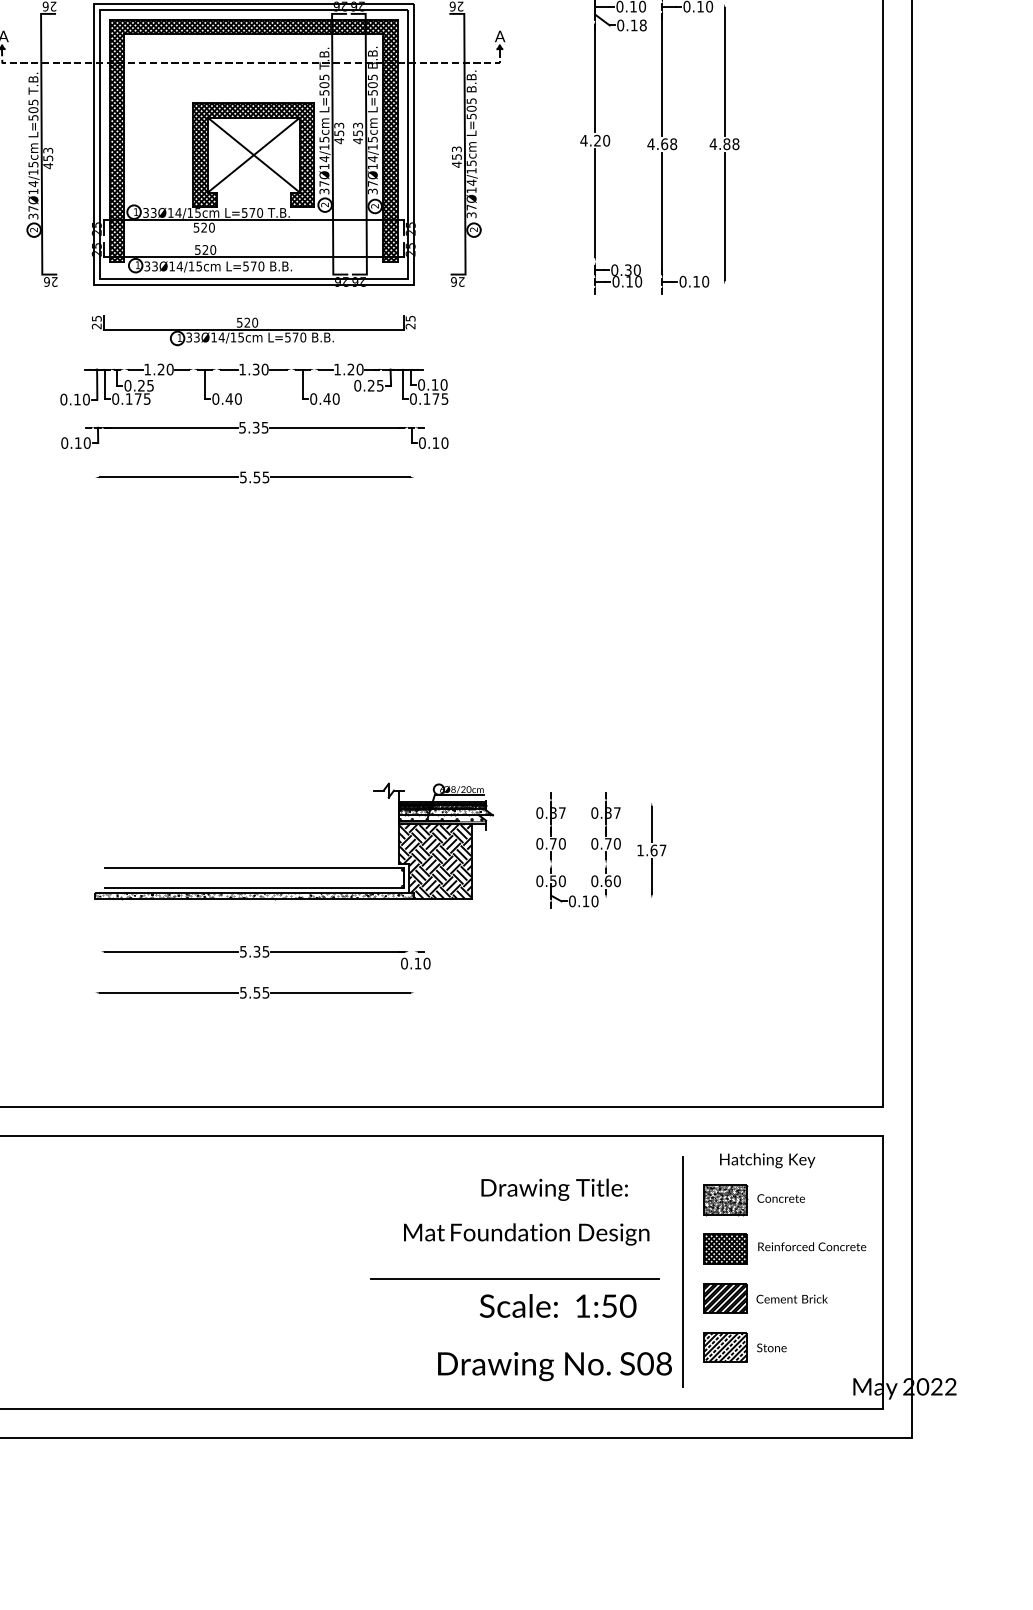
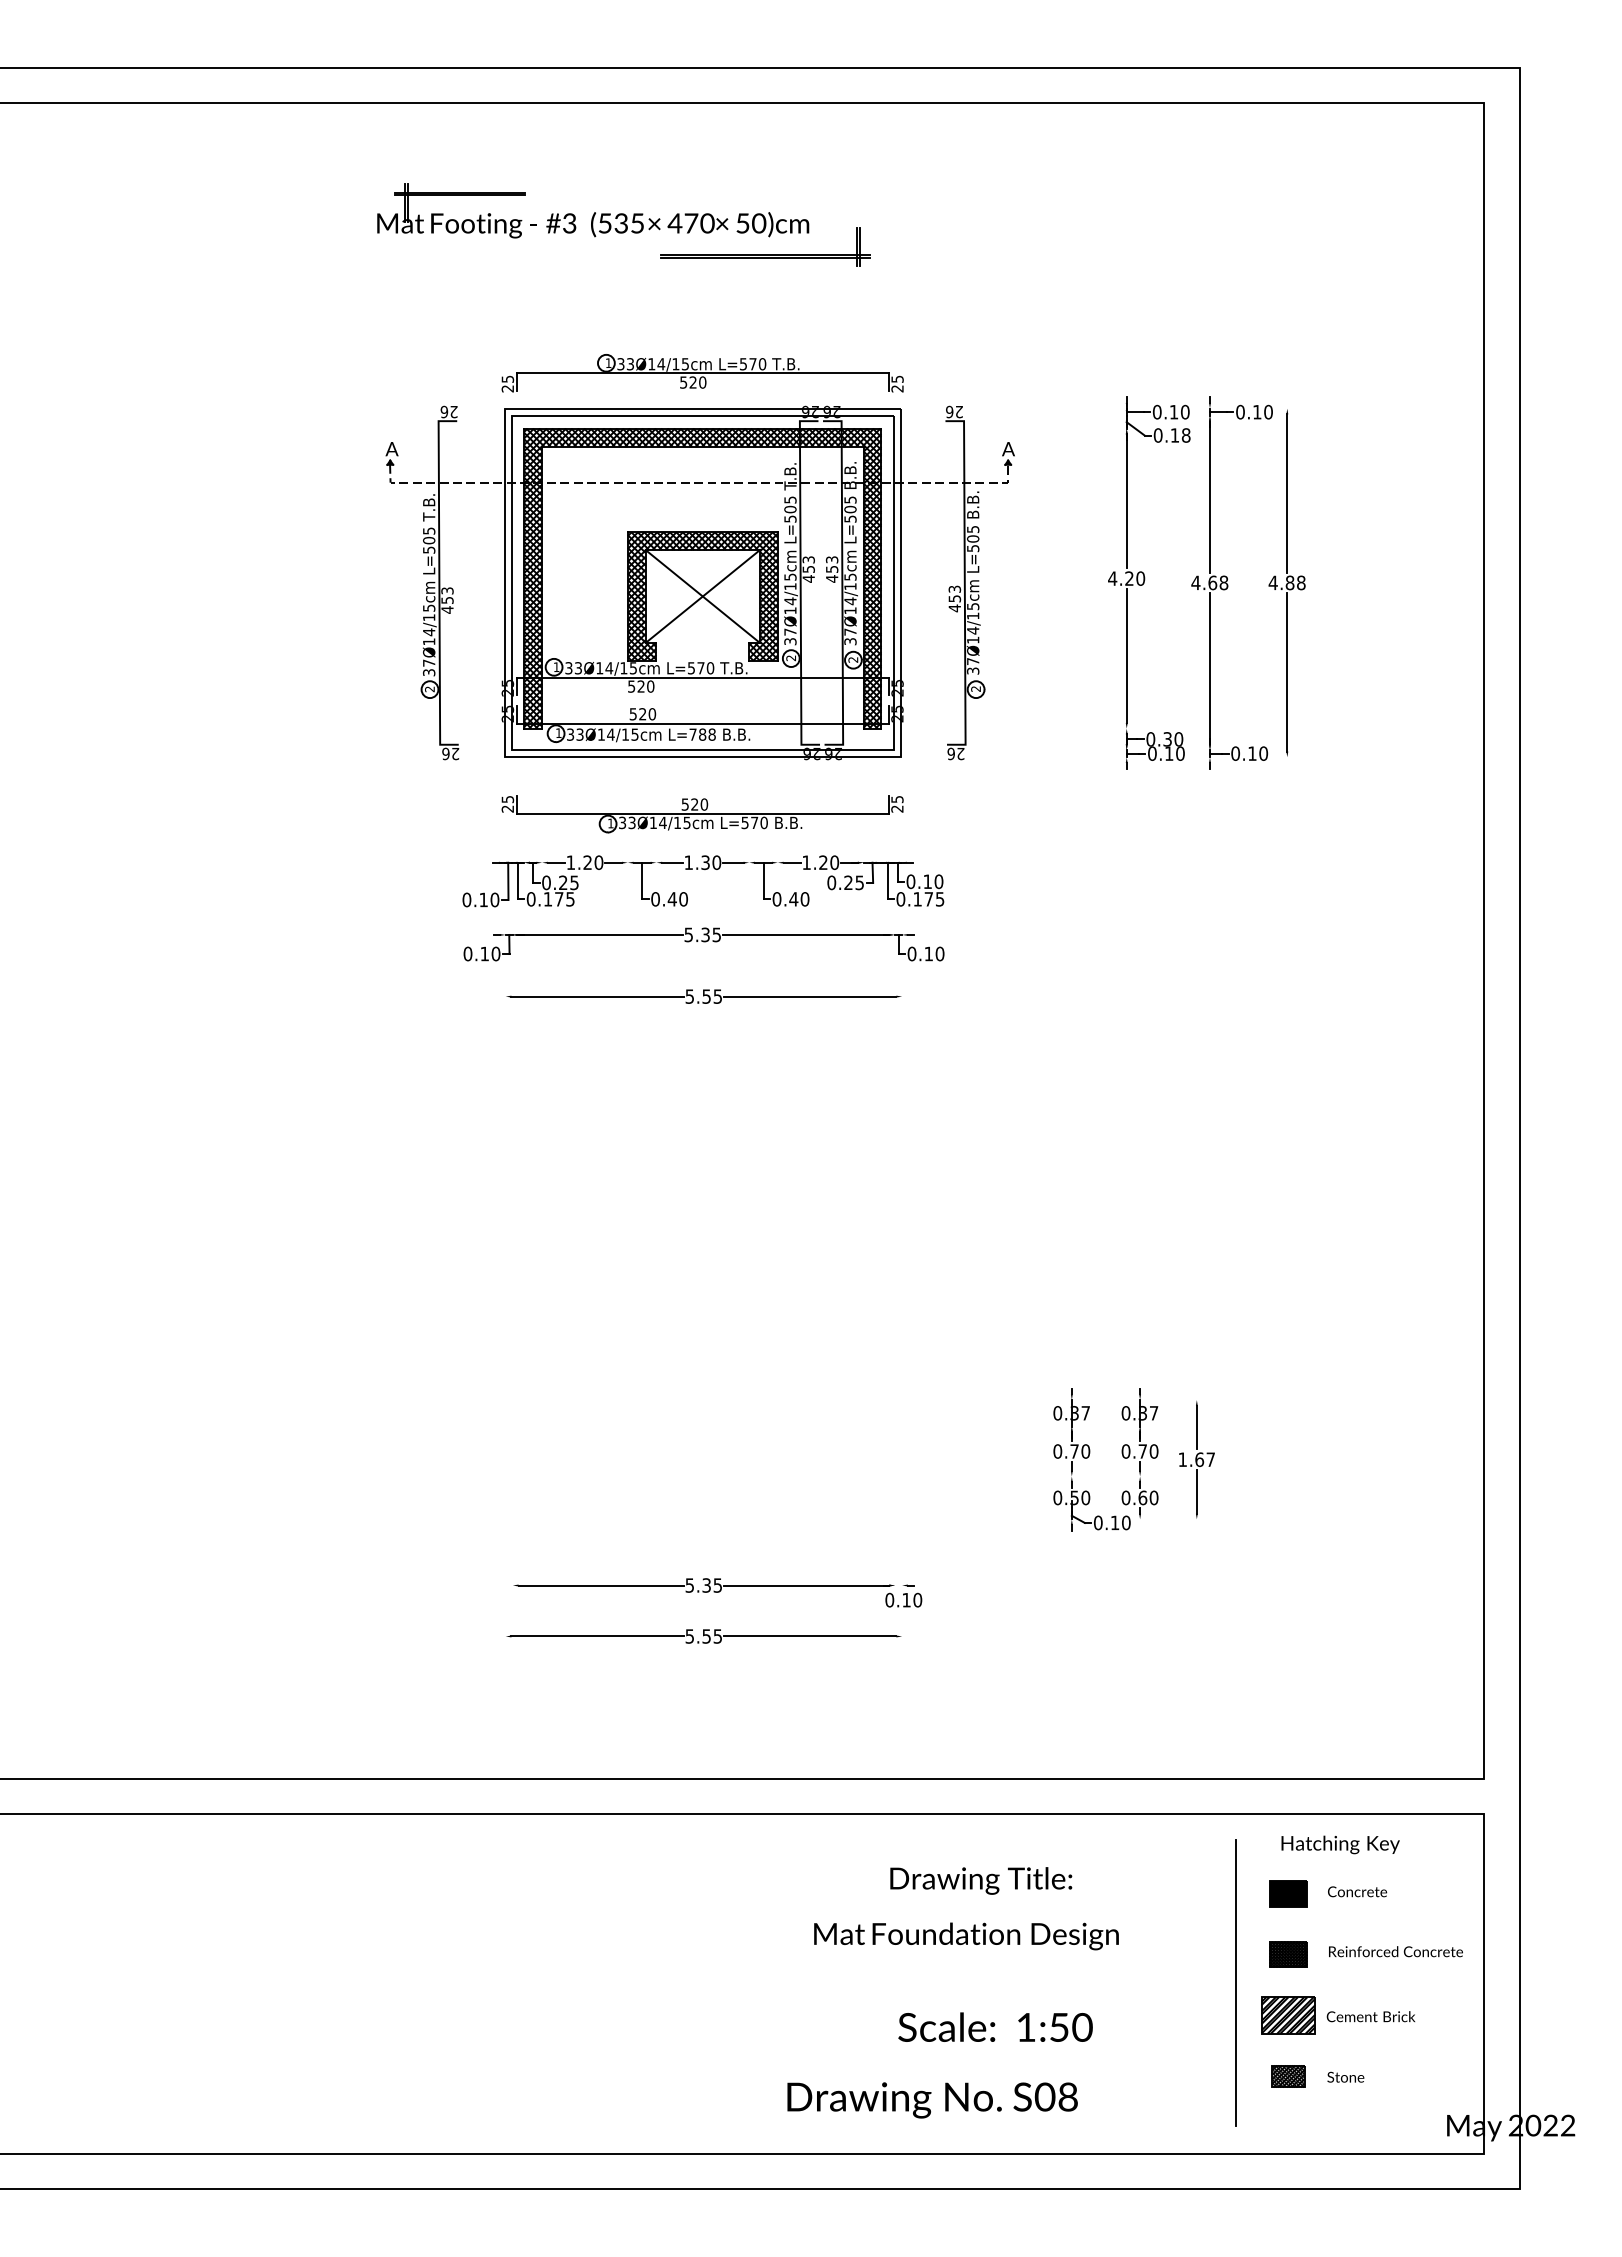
text: (253, 266) -> (702, 734), L=570 -> L=788
part: (293, 868) -> (752, 1481), removed
text: (554, 1189) -> (981, 1880), moved
part: (725, 1199) -> (1288, 1893), size x0.7
text: (526, 1234) -> (966, 1936), moved
part: (725, 1249) -> (1288, 1954), size x0.7
line: (515, 1278) -> (1027, 1991), removed
text: (558, 1305) -> (995, 2026), moved
part: (725, 1347) -> (1288, 2076), size x0.6
text: (554, 1366) -> (932, 2100), moved

